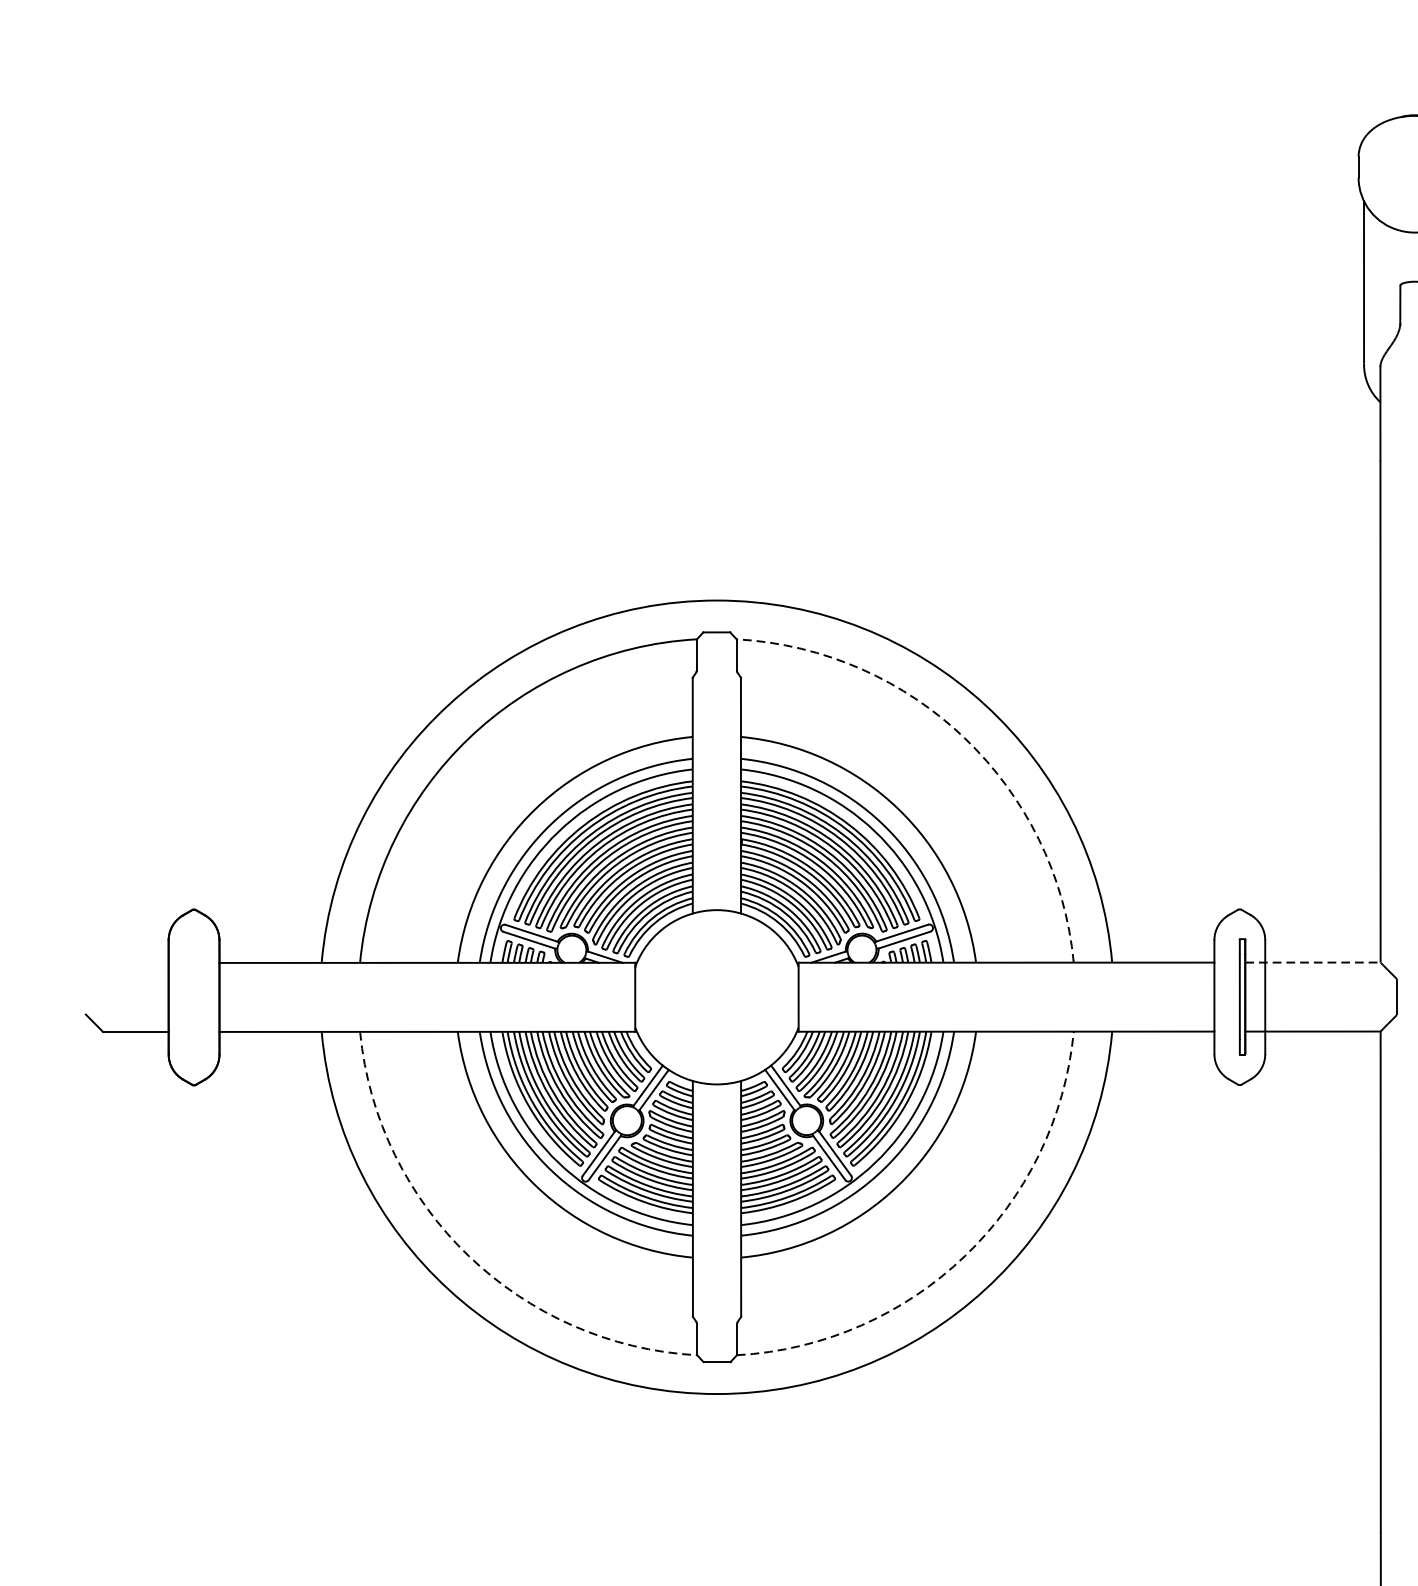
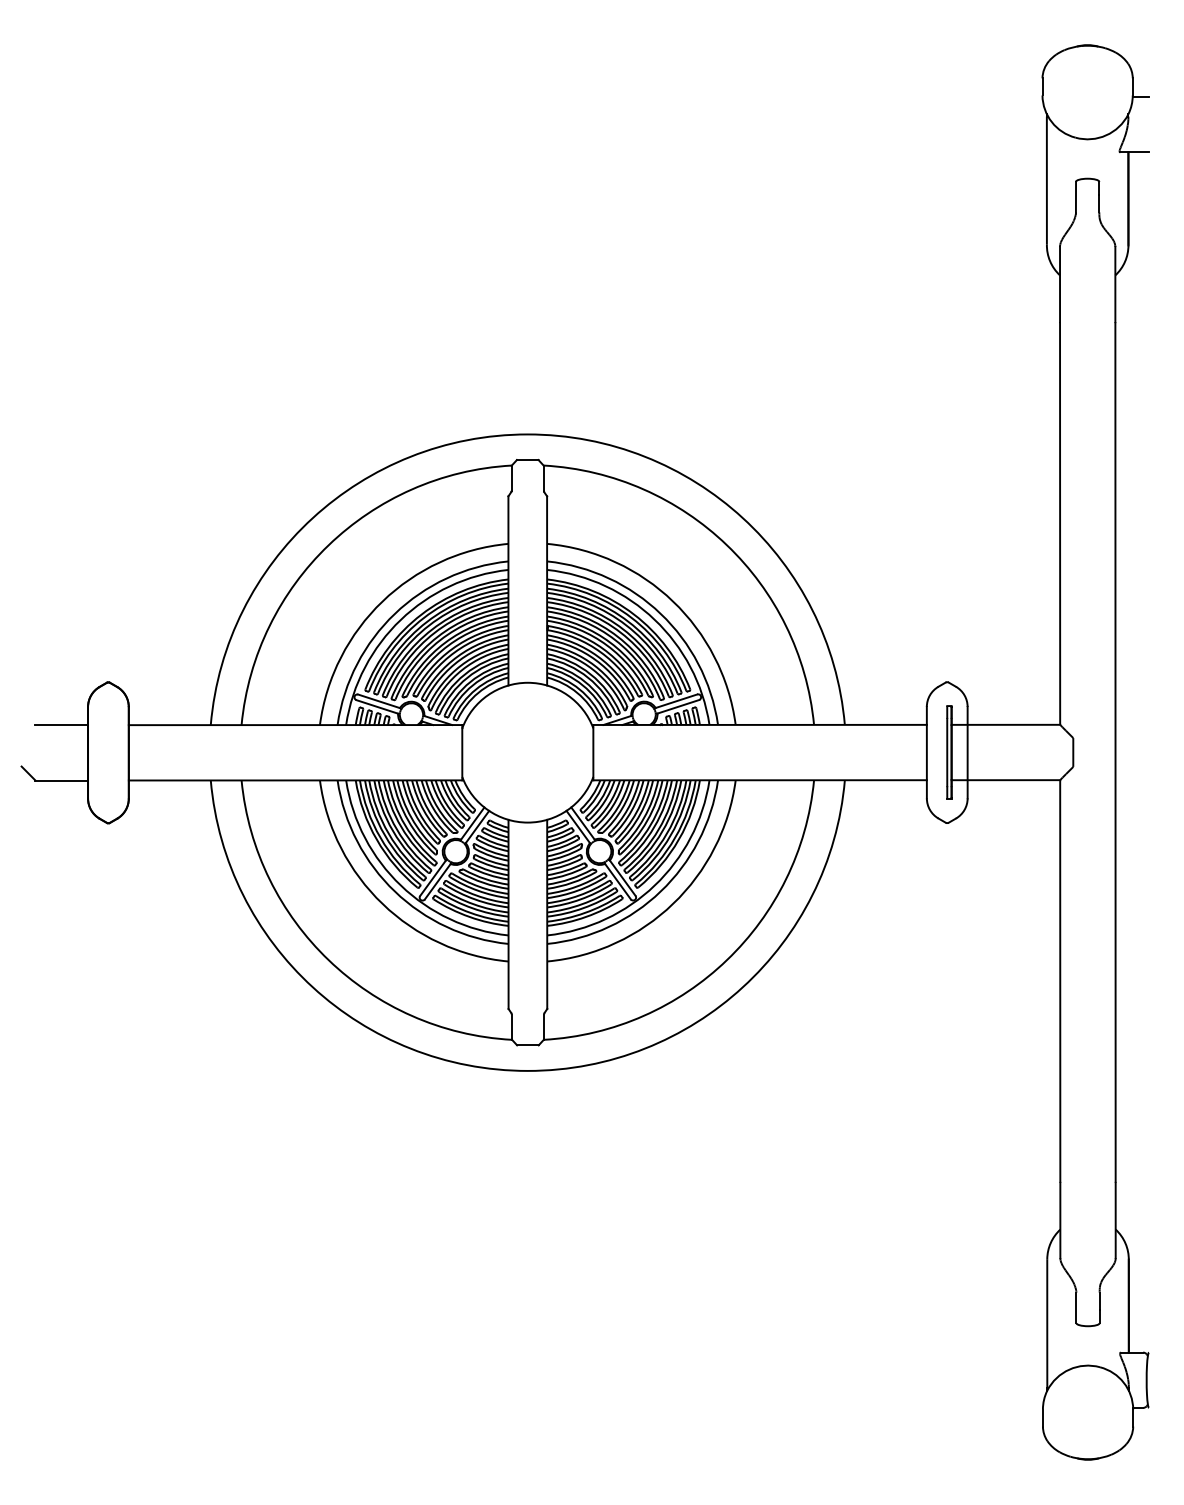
arc: (964, 738) -> (726, 545), dashed -> solid
line: (1313, 962) -> (1006, 724), dashed -> solid
line: (135, 963) -> (61, 725), added
arc: (468, 1256) -> (328, 960), dashed -> solid
arc: (965, 1256) -> (727, 960), dashed -> solid

